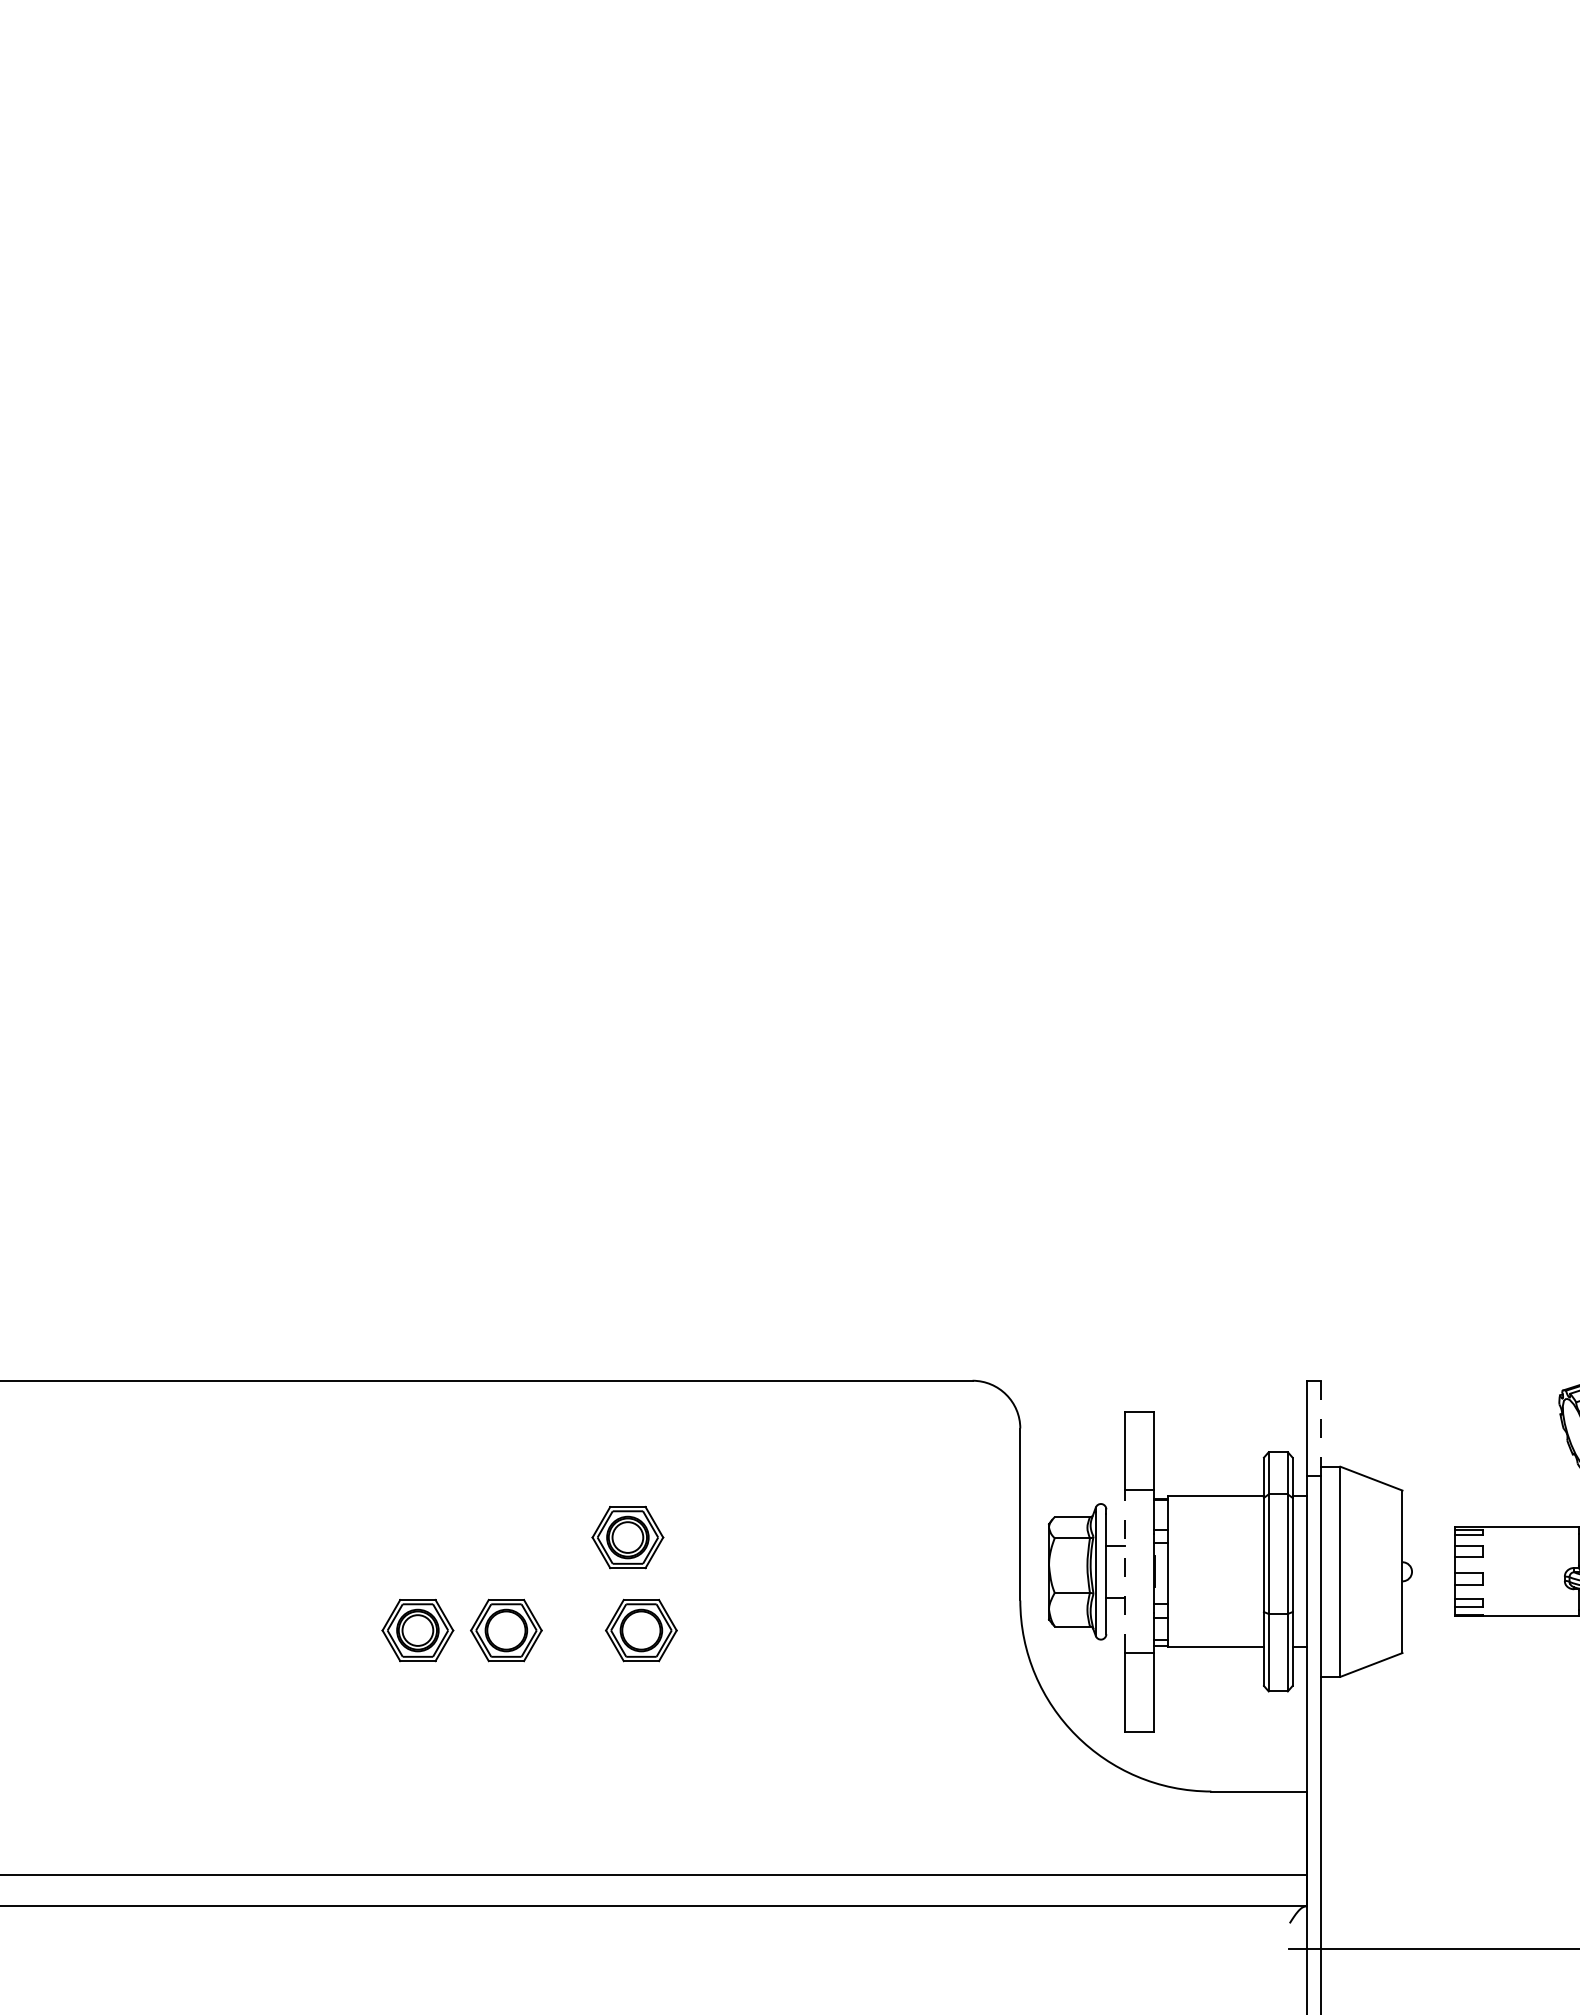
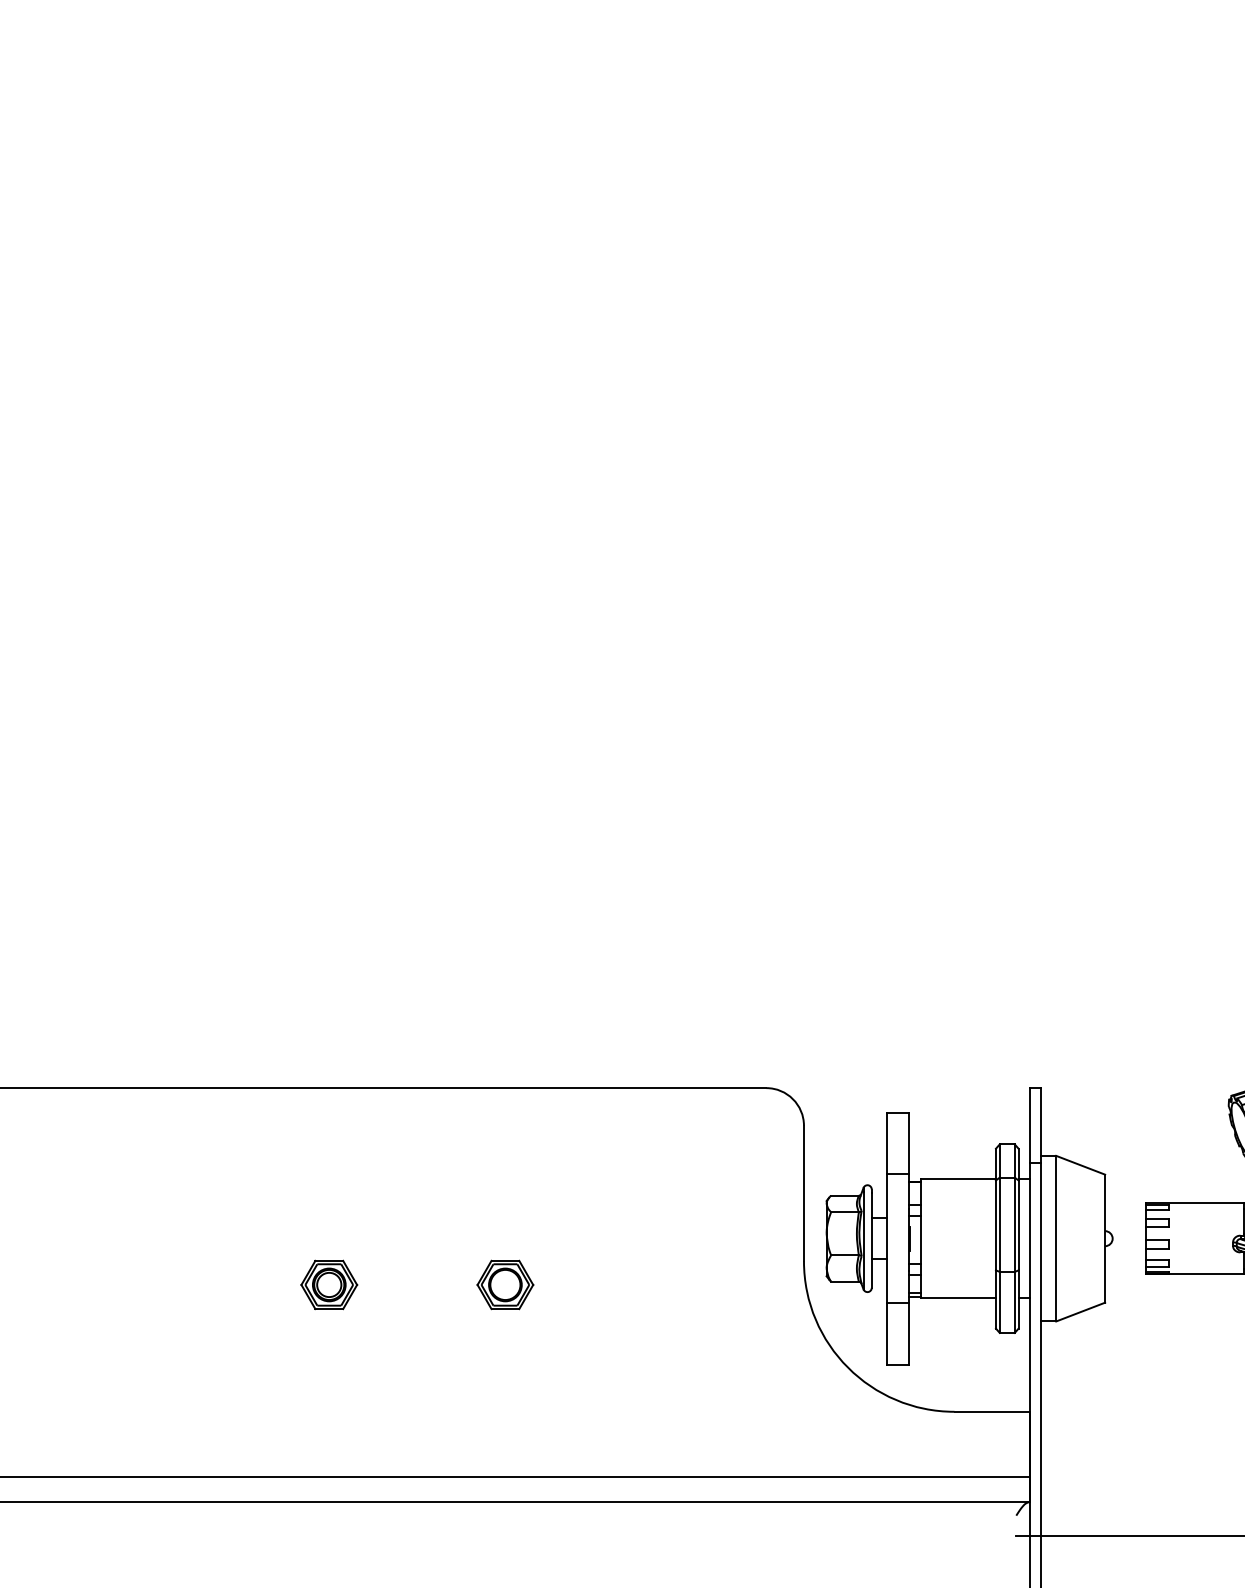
line: (1321, 1428) -> (1041, 1125), dashed -> solid
part: (627, 1537) -> (494, 1211), removed
line: (1125, 1571) -> (886, 1238), dashed -> solid
part: (506, 1630) -> (399, 1284), removed

